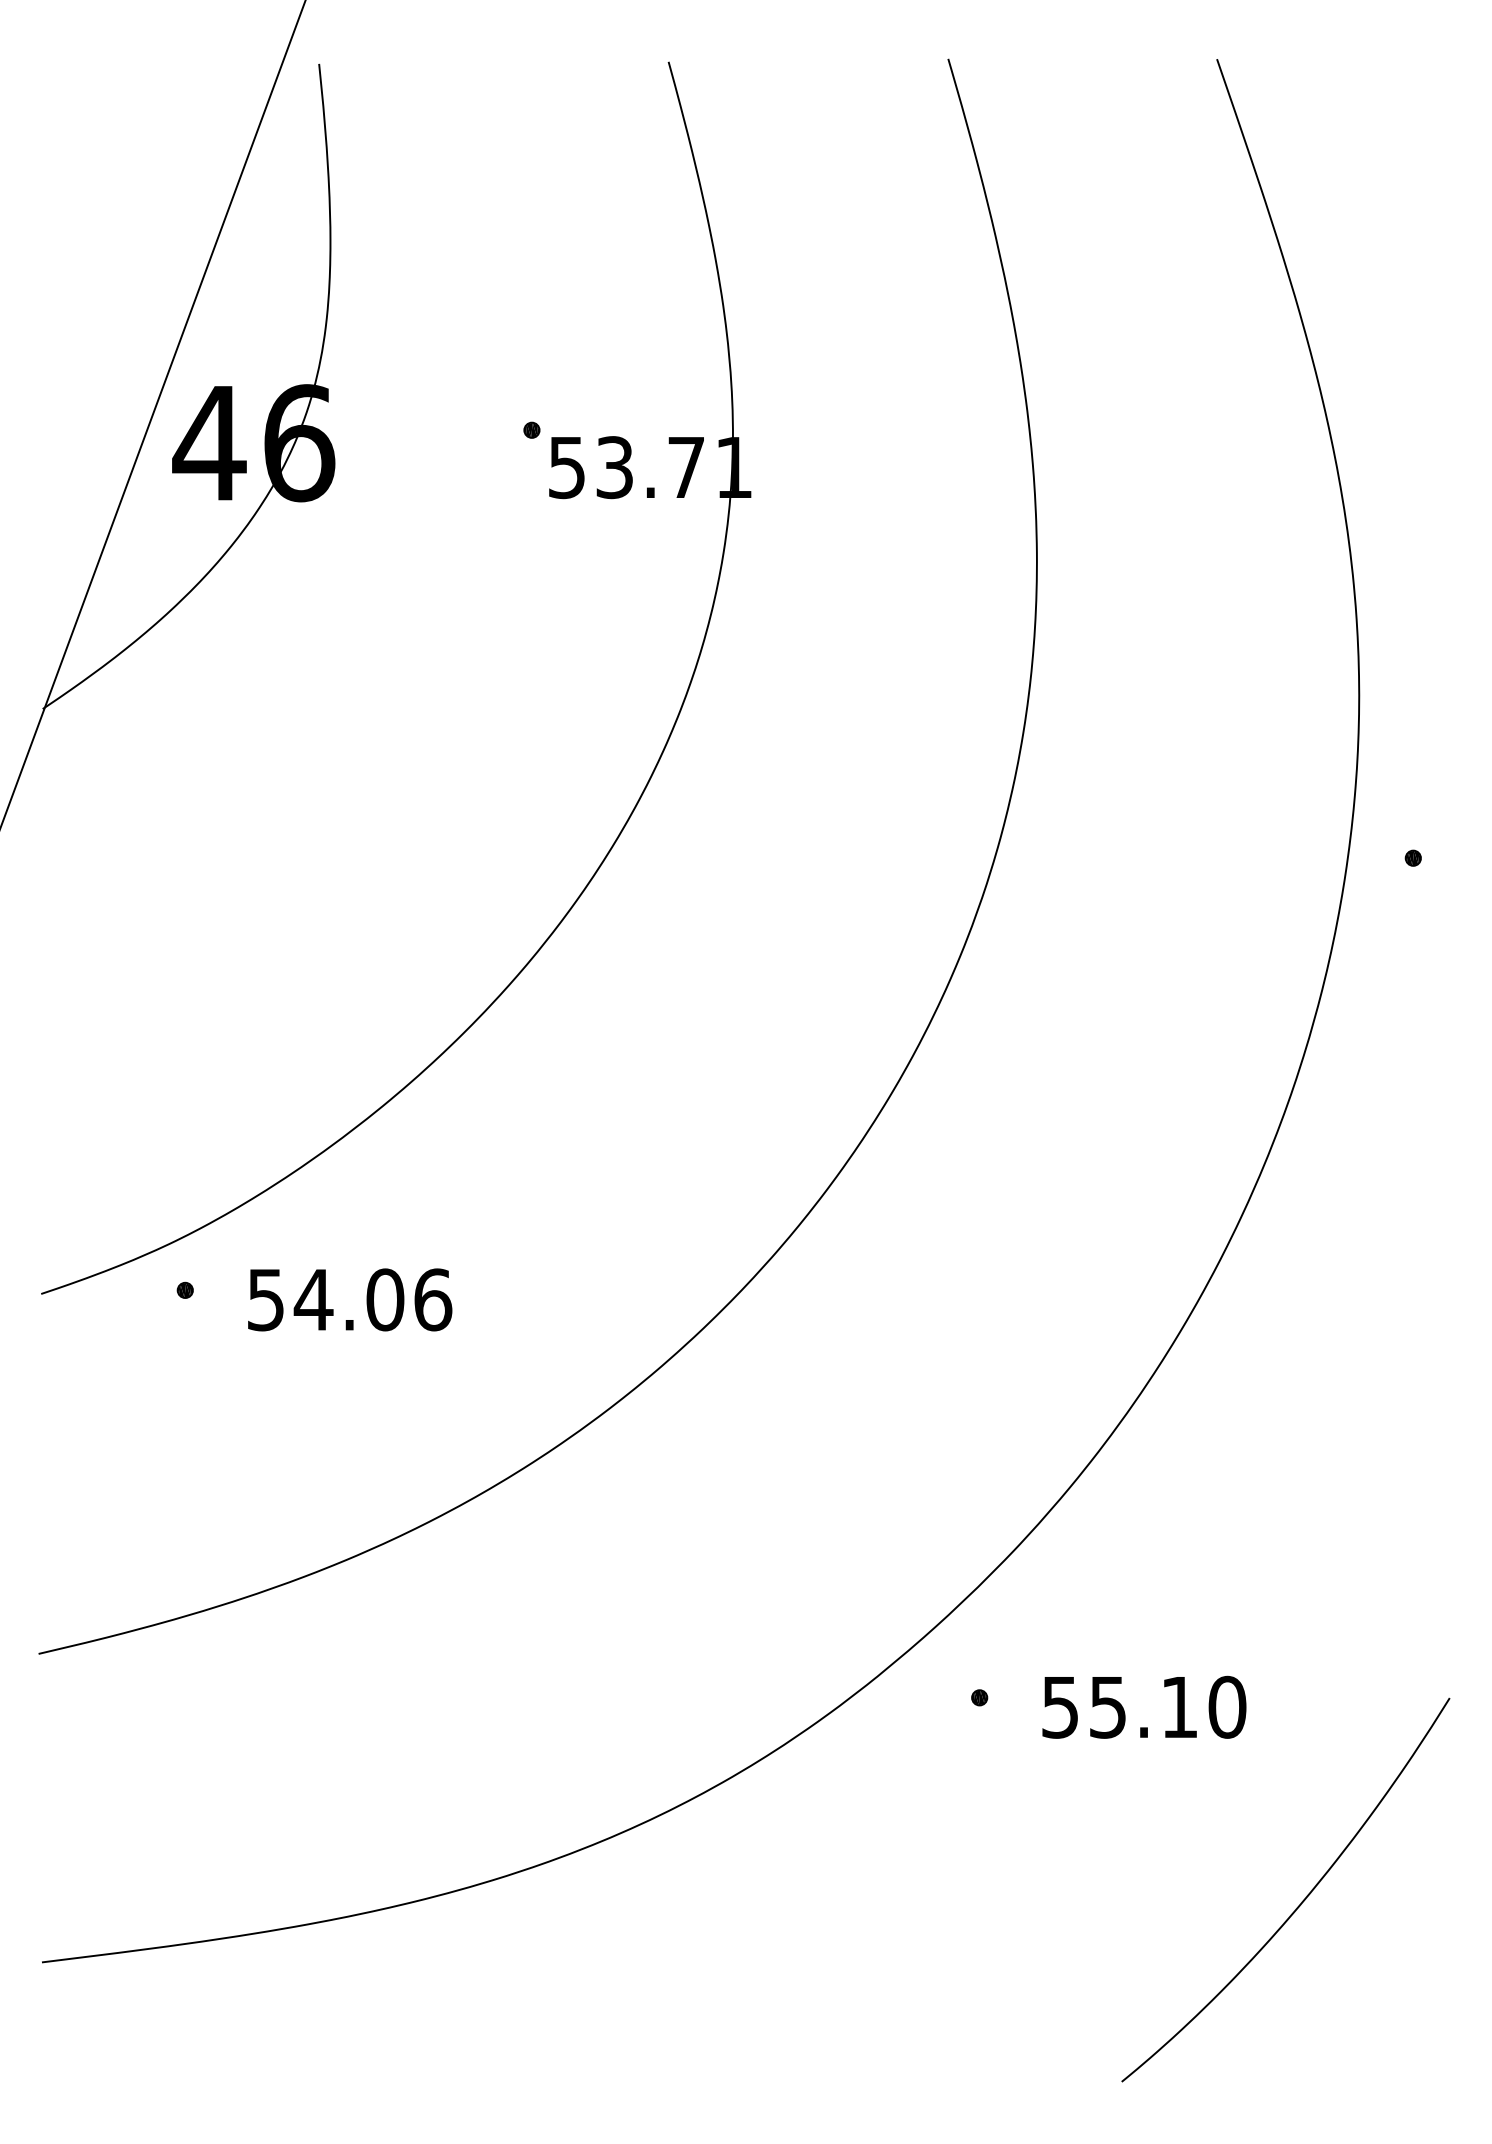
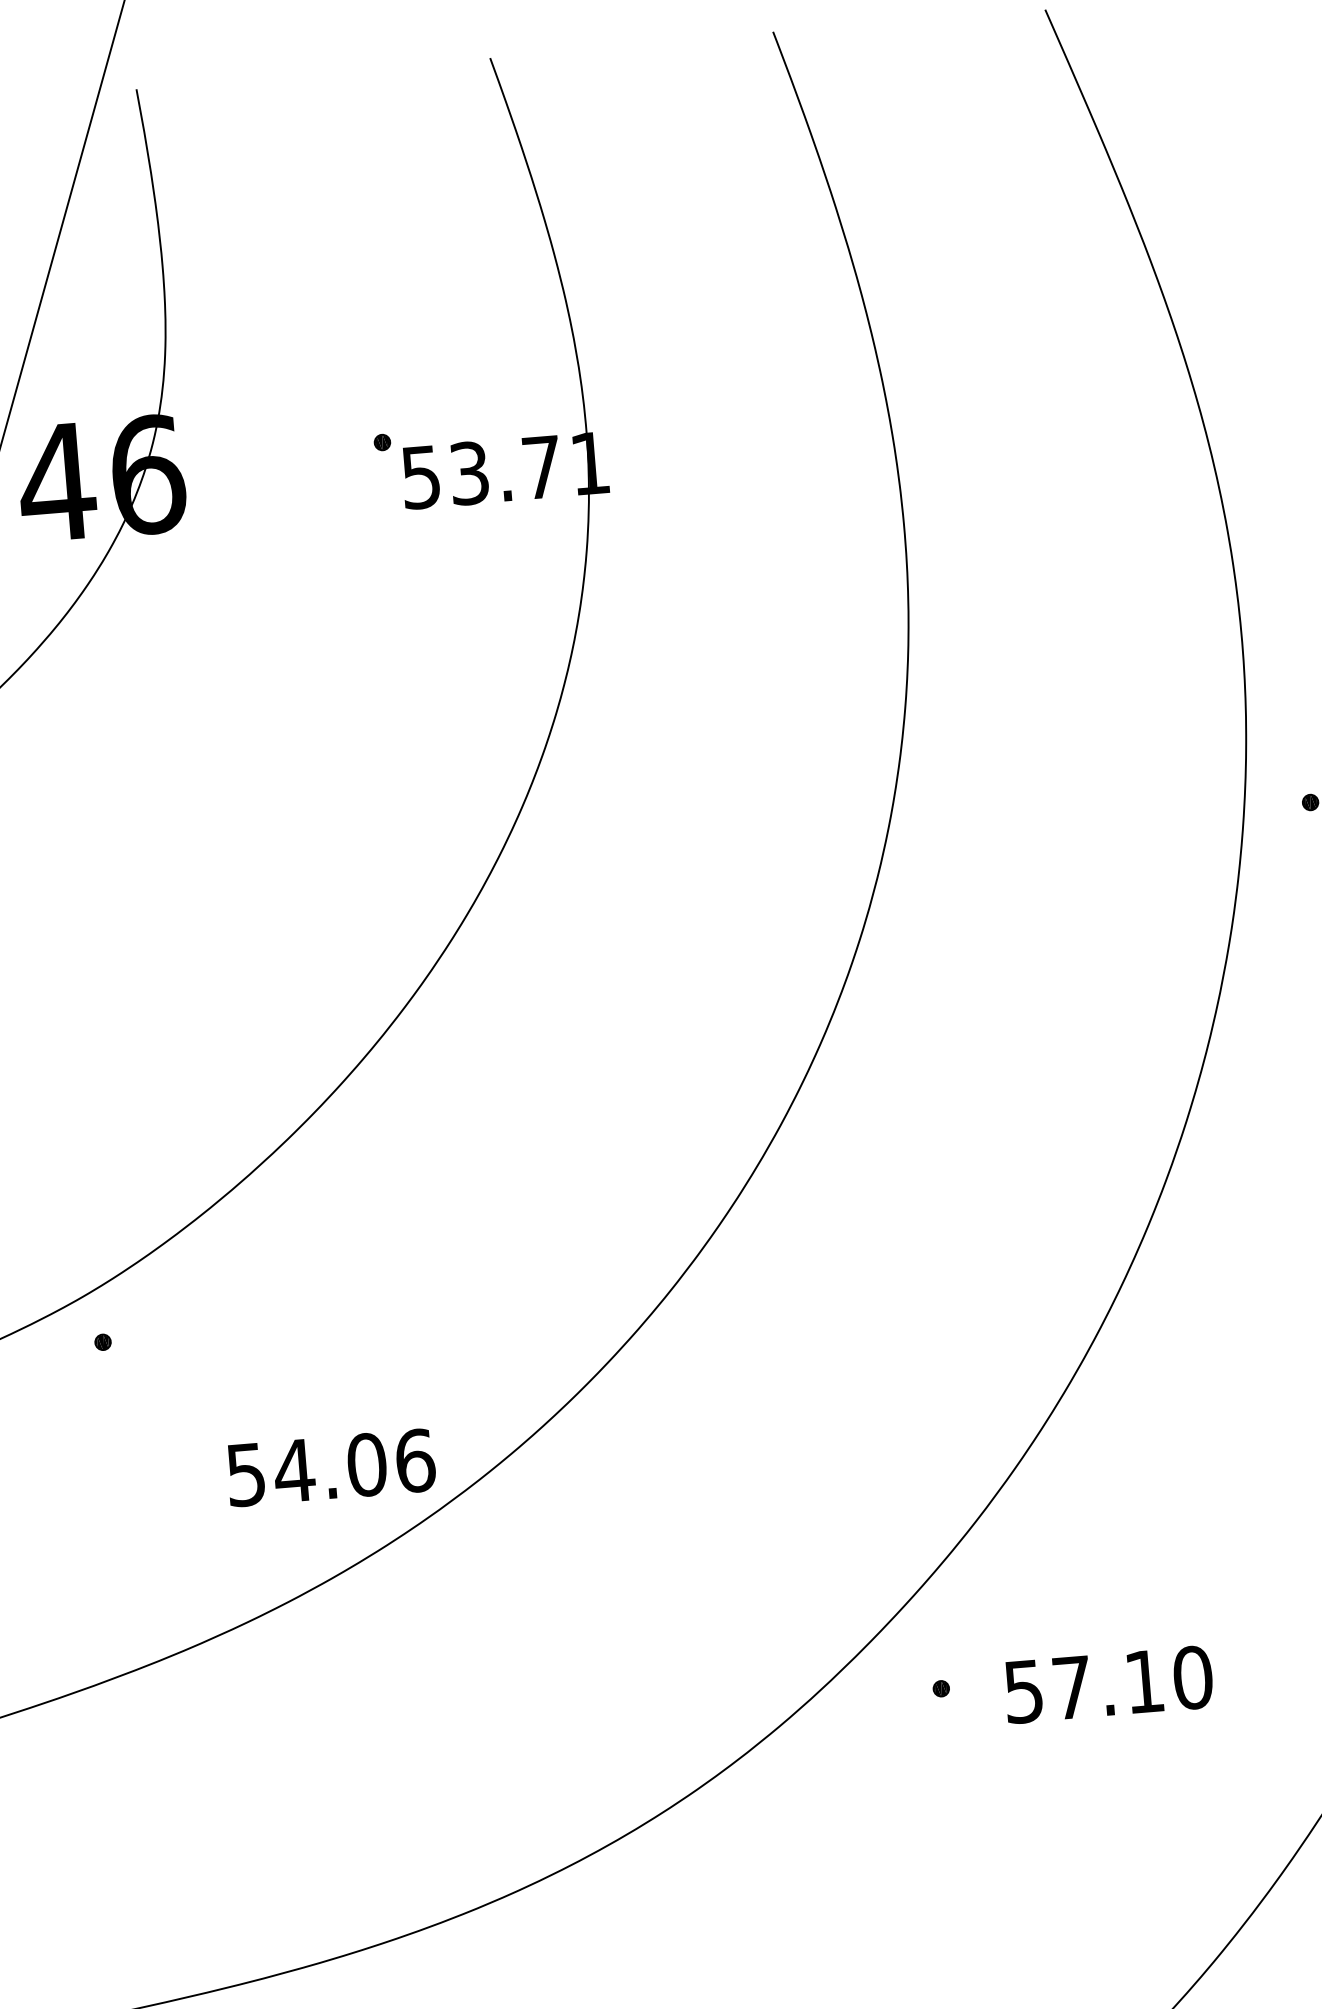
text: (350, 1299) -> (331, 1467), moved
text: (1107, 1707) -> (1071, 1687), 55.10 -> 57.10

